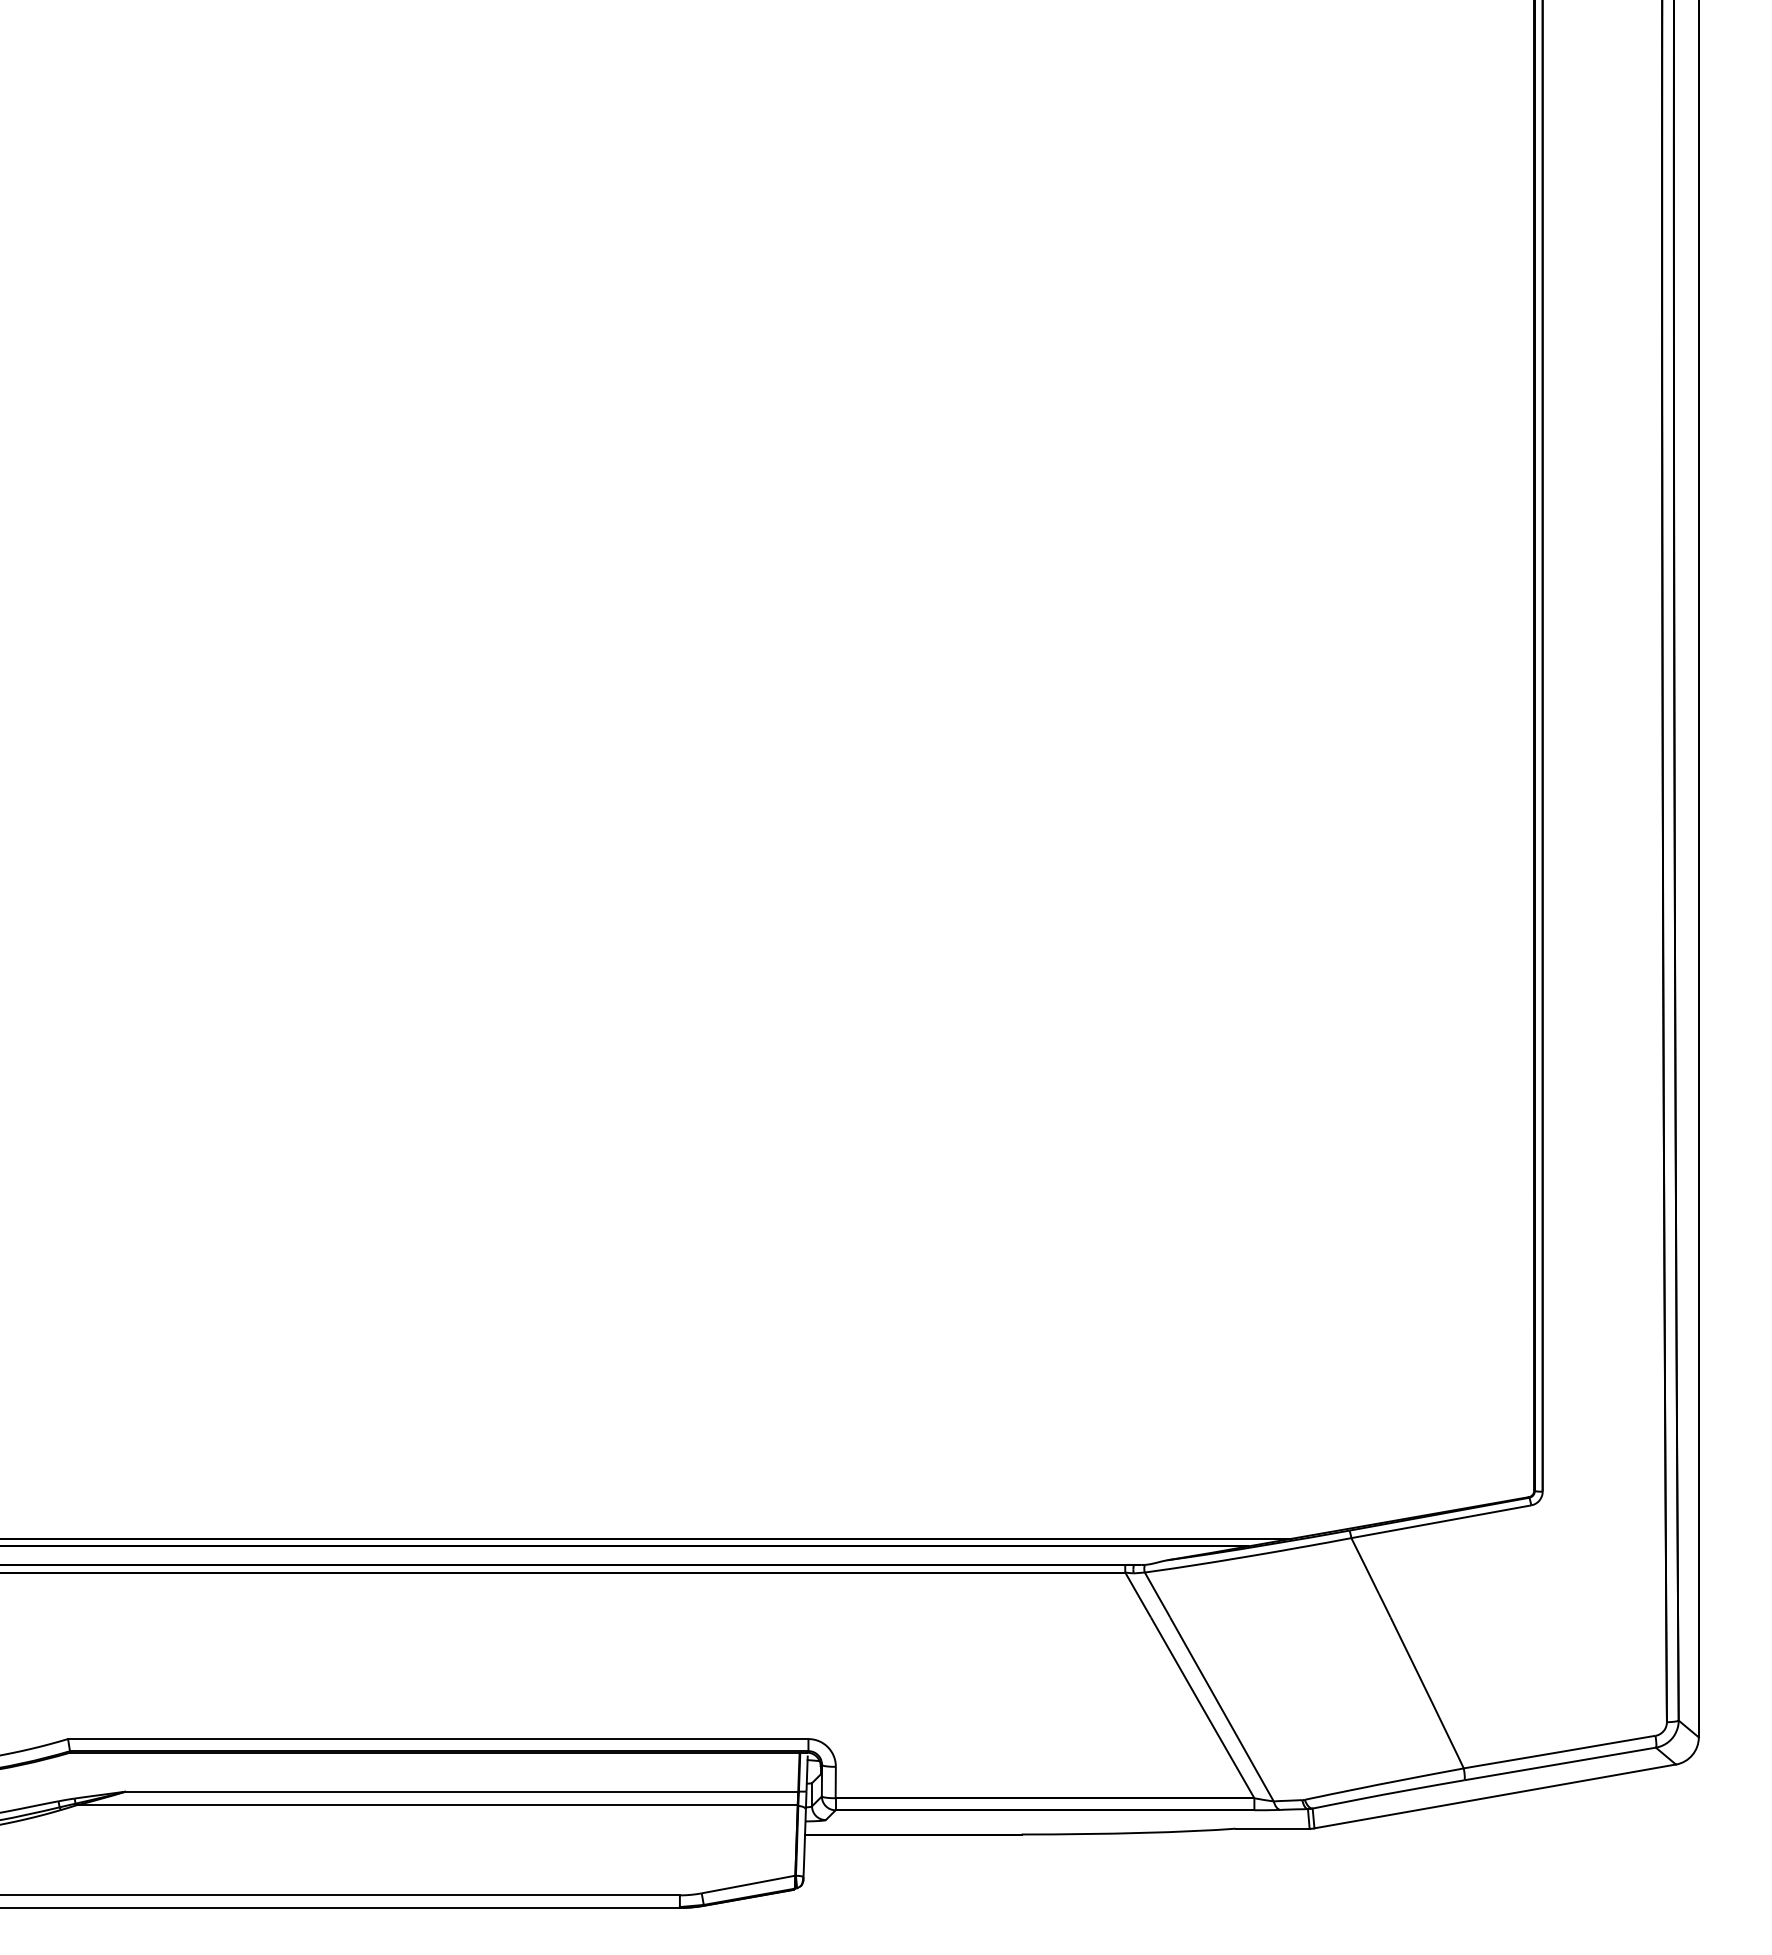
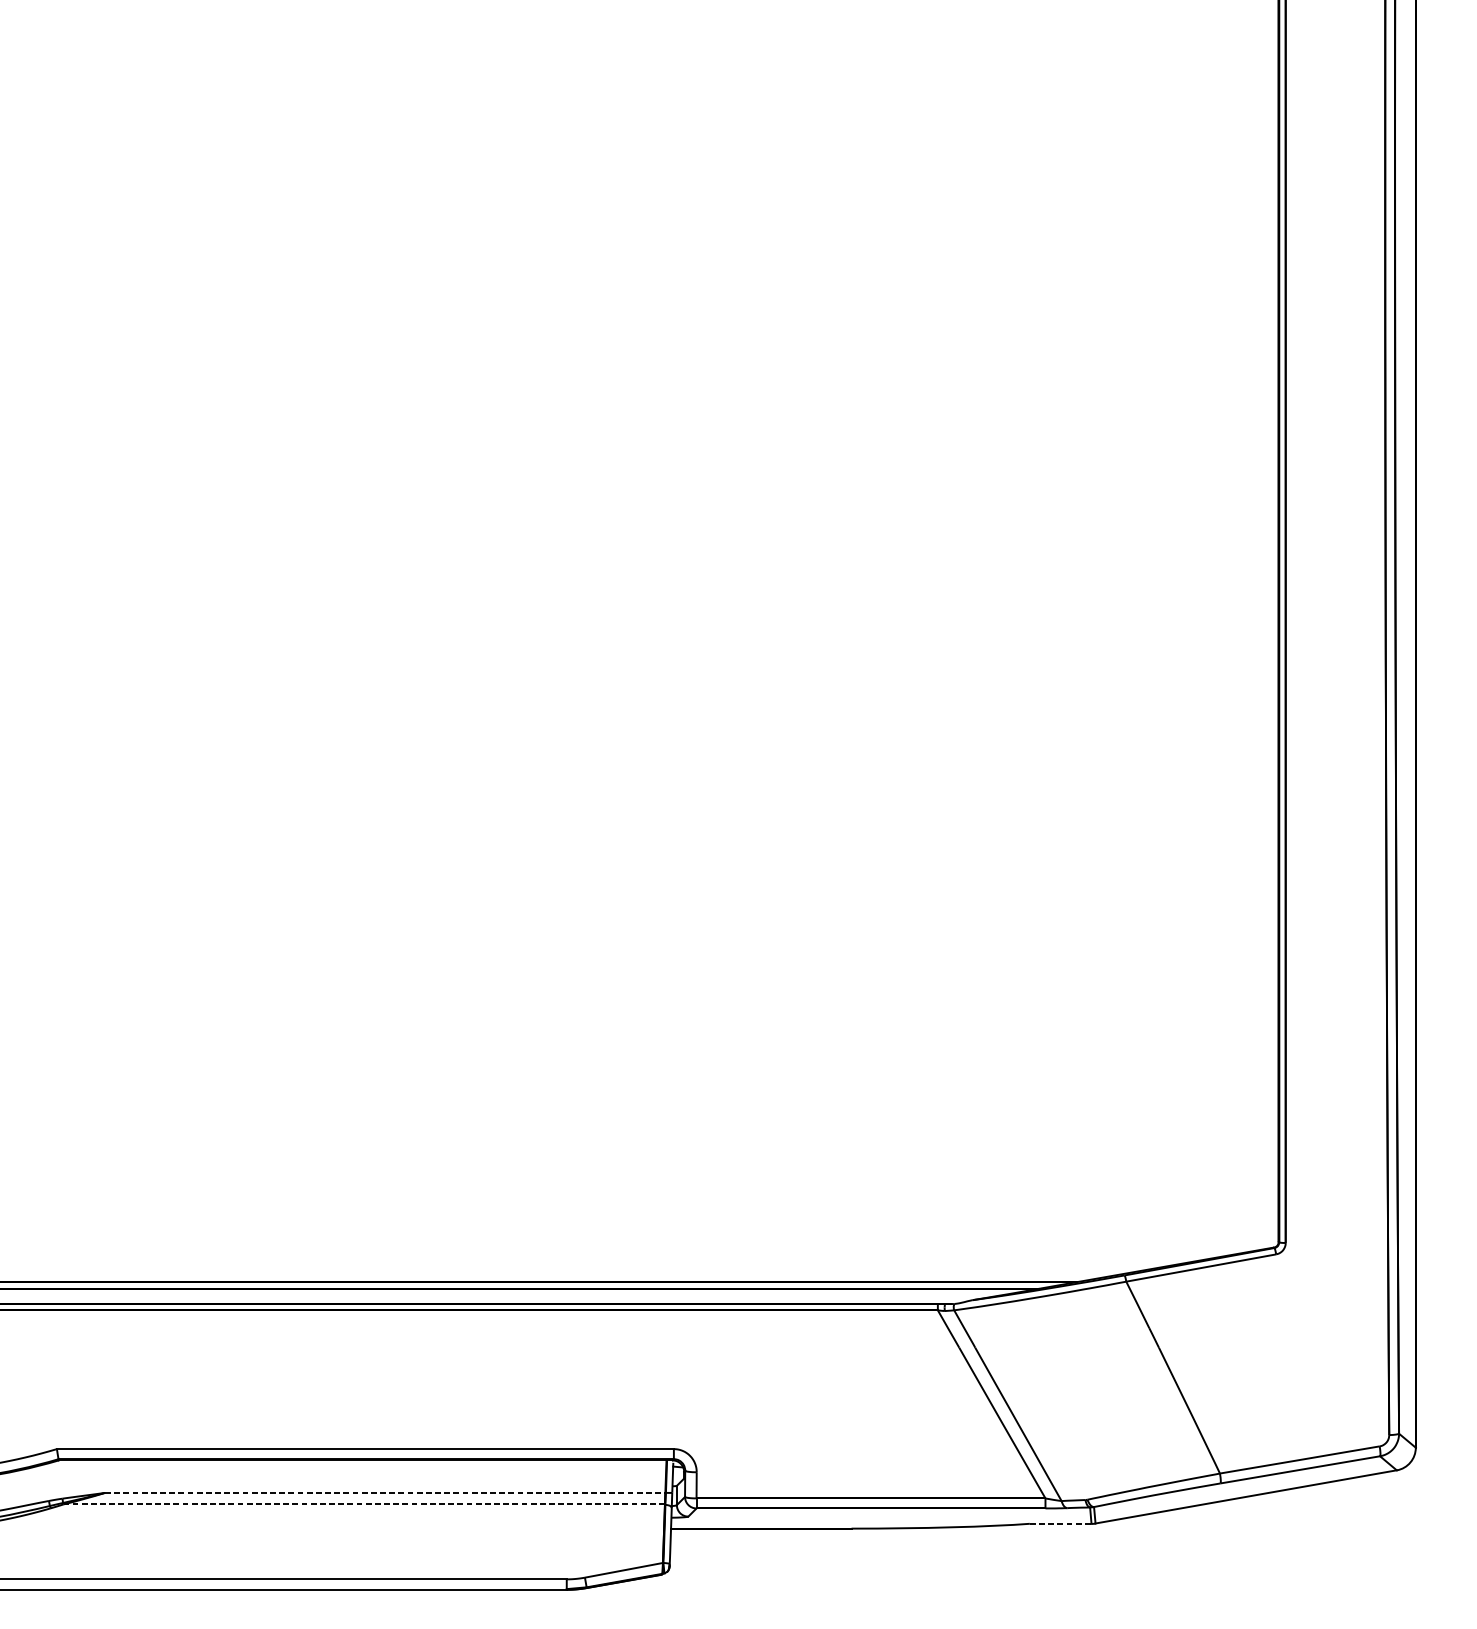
line: (462, 1791) -> (385, 1492), solid -> dashed
line: (436, 1805) -> (363, 1504), solid -> dashed
line: (1272, 1828) -> (1060, 1523), solid -> dashed

